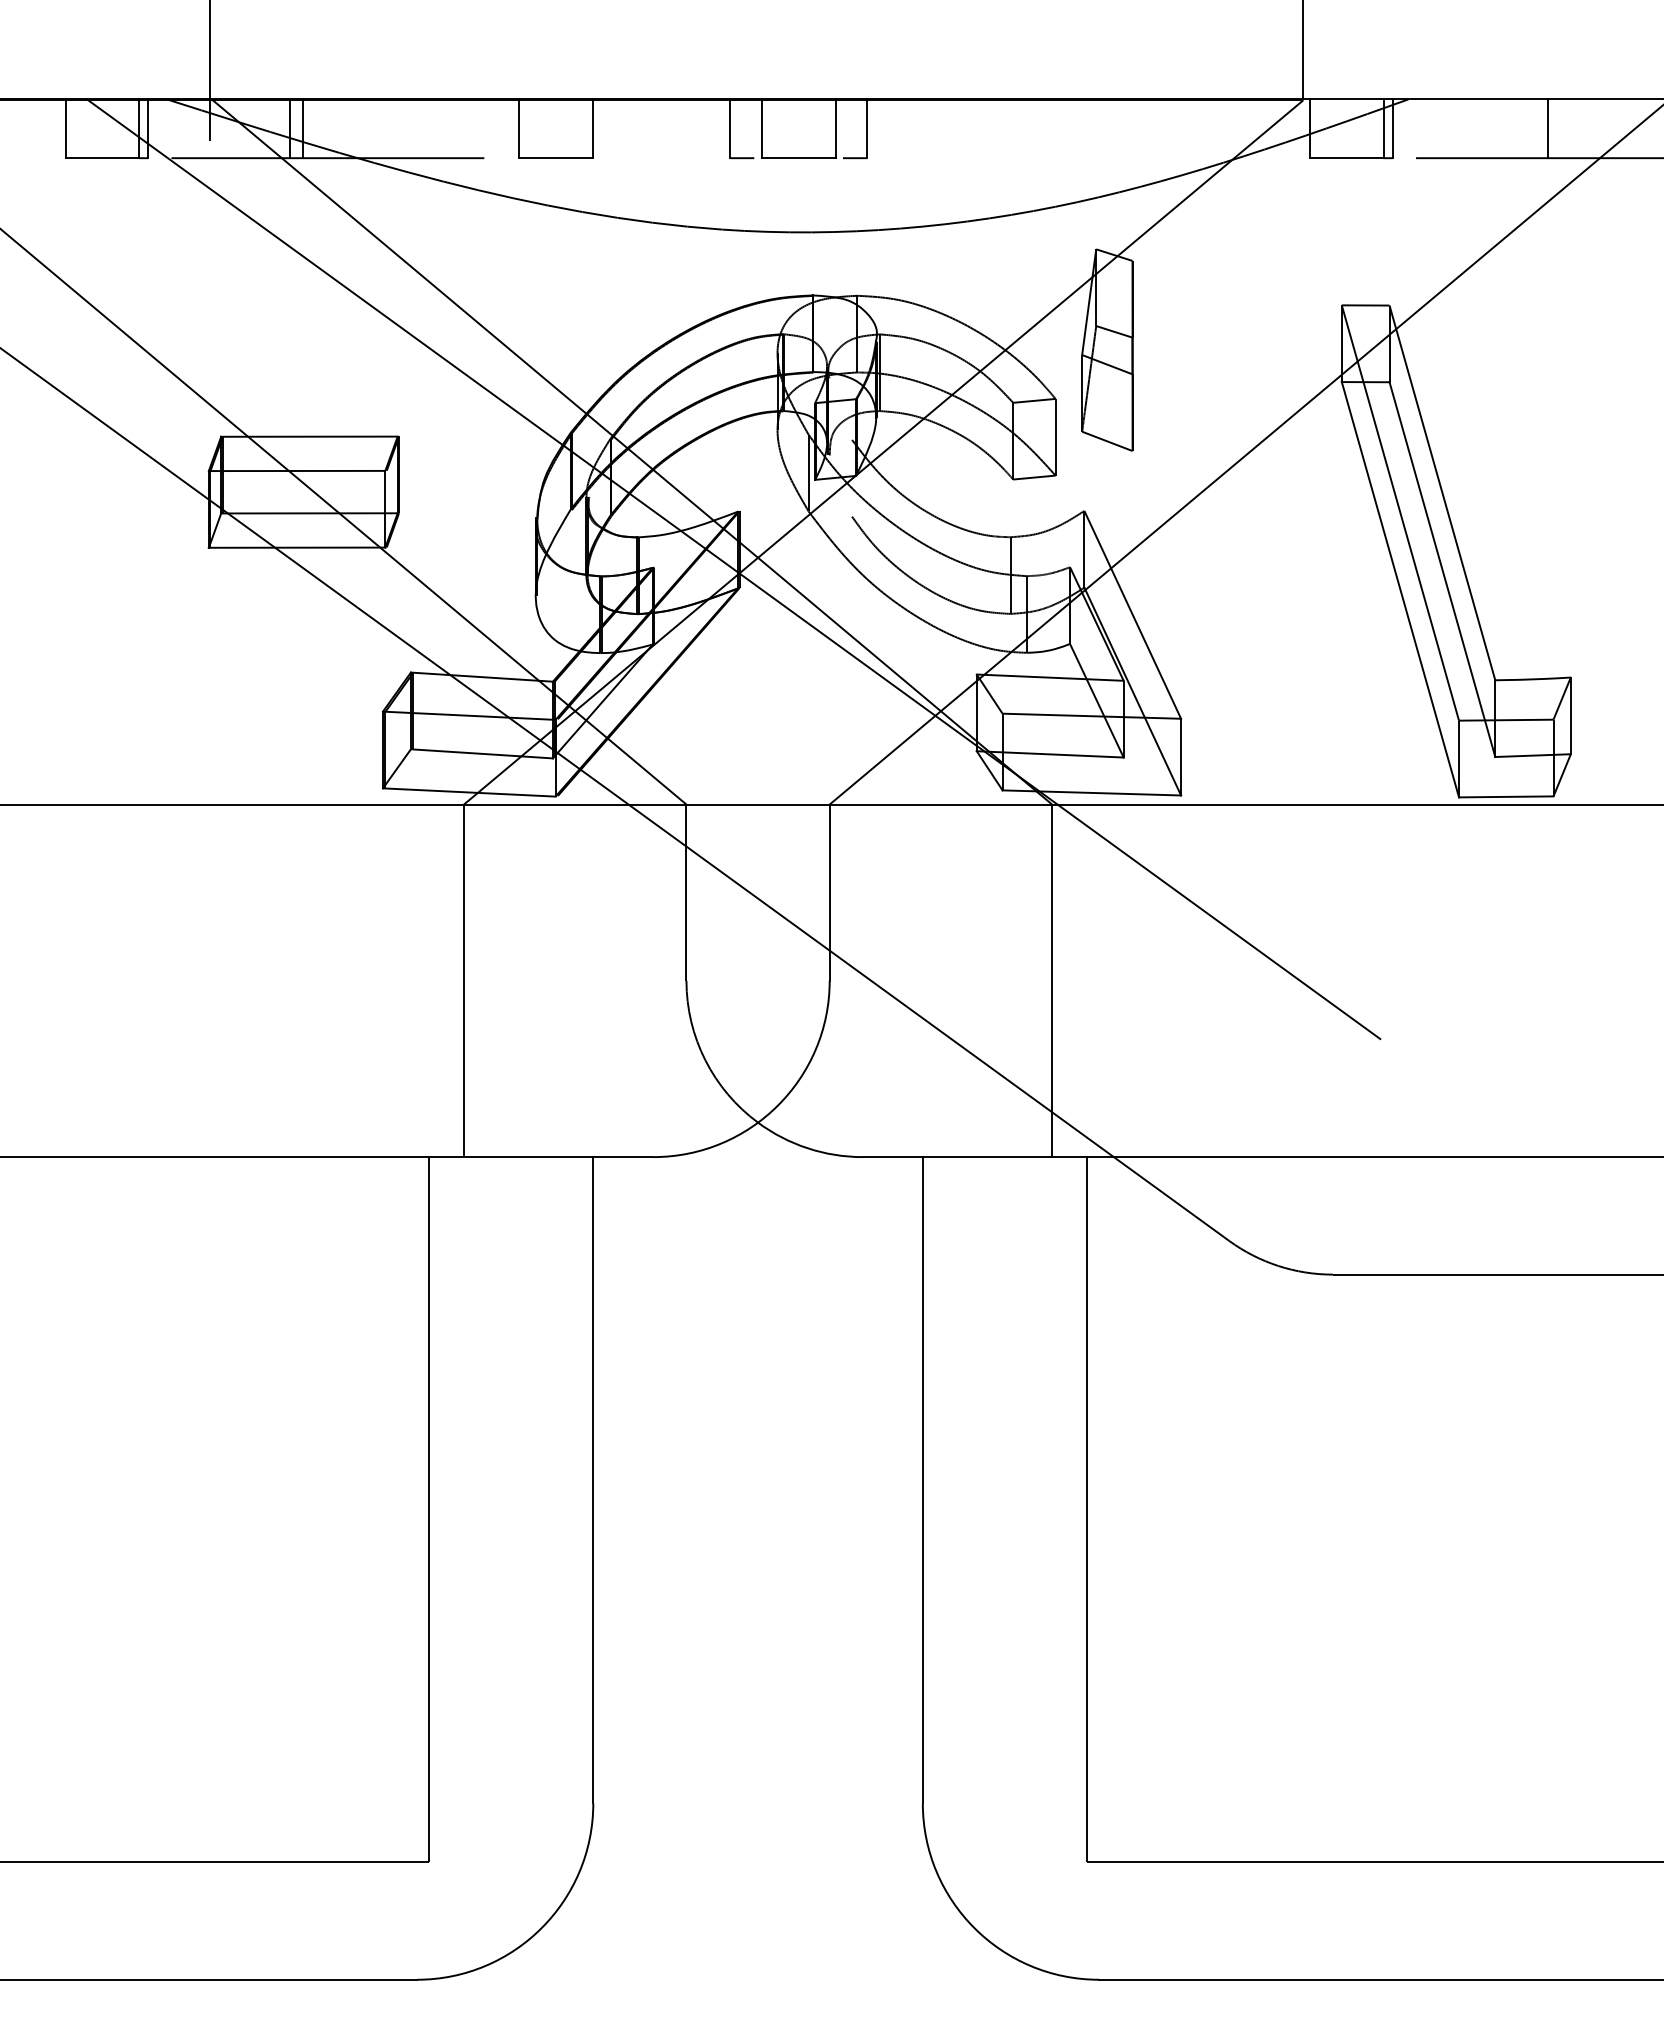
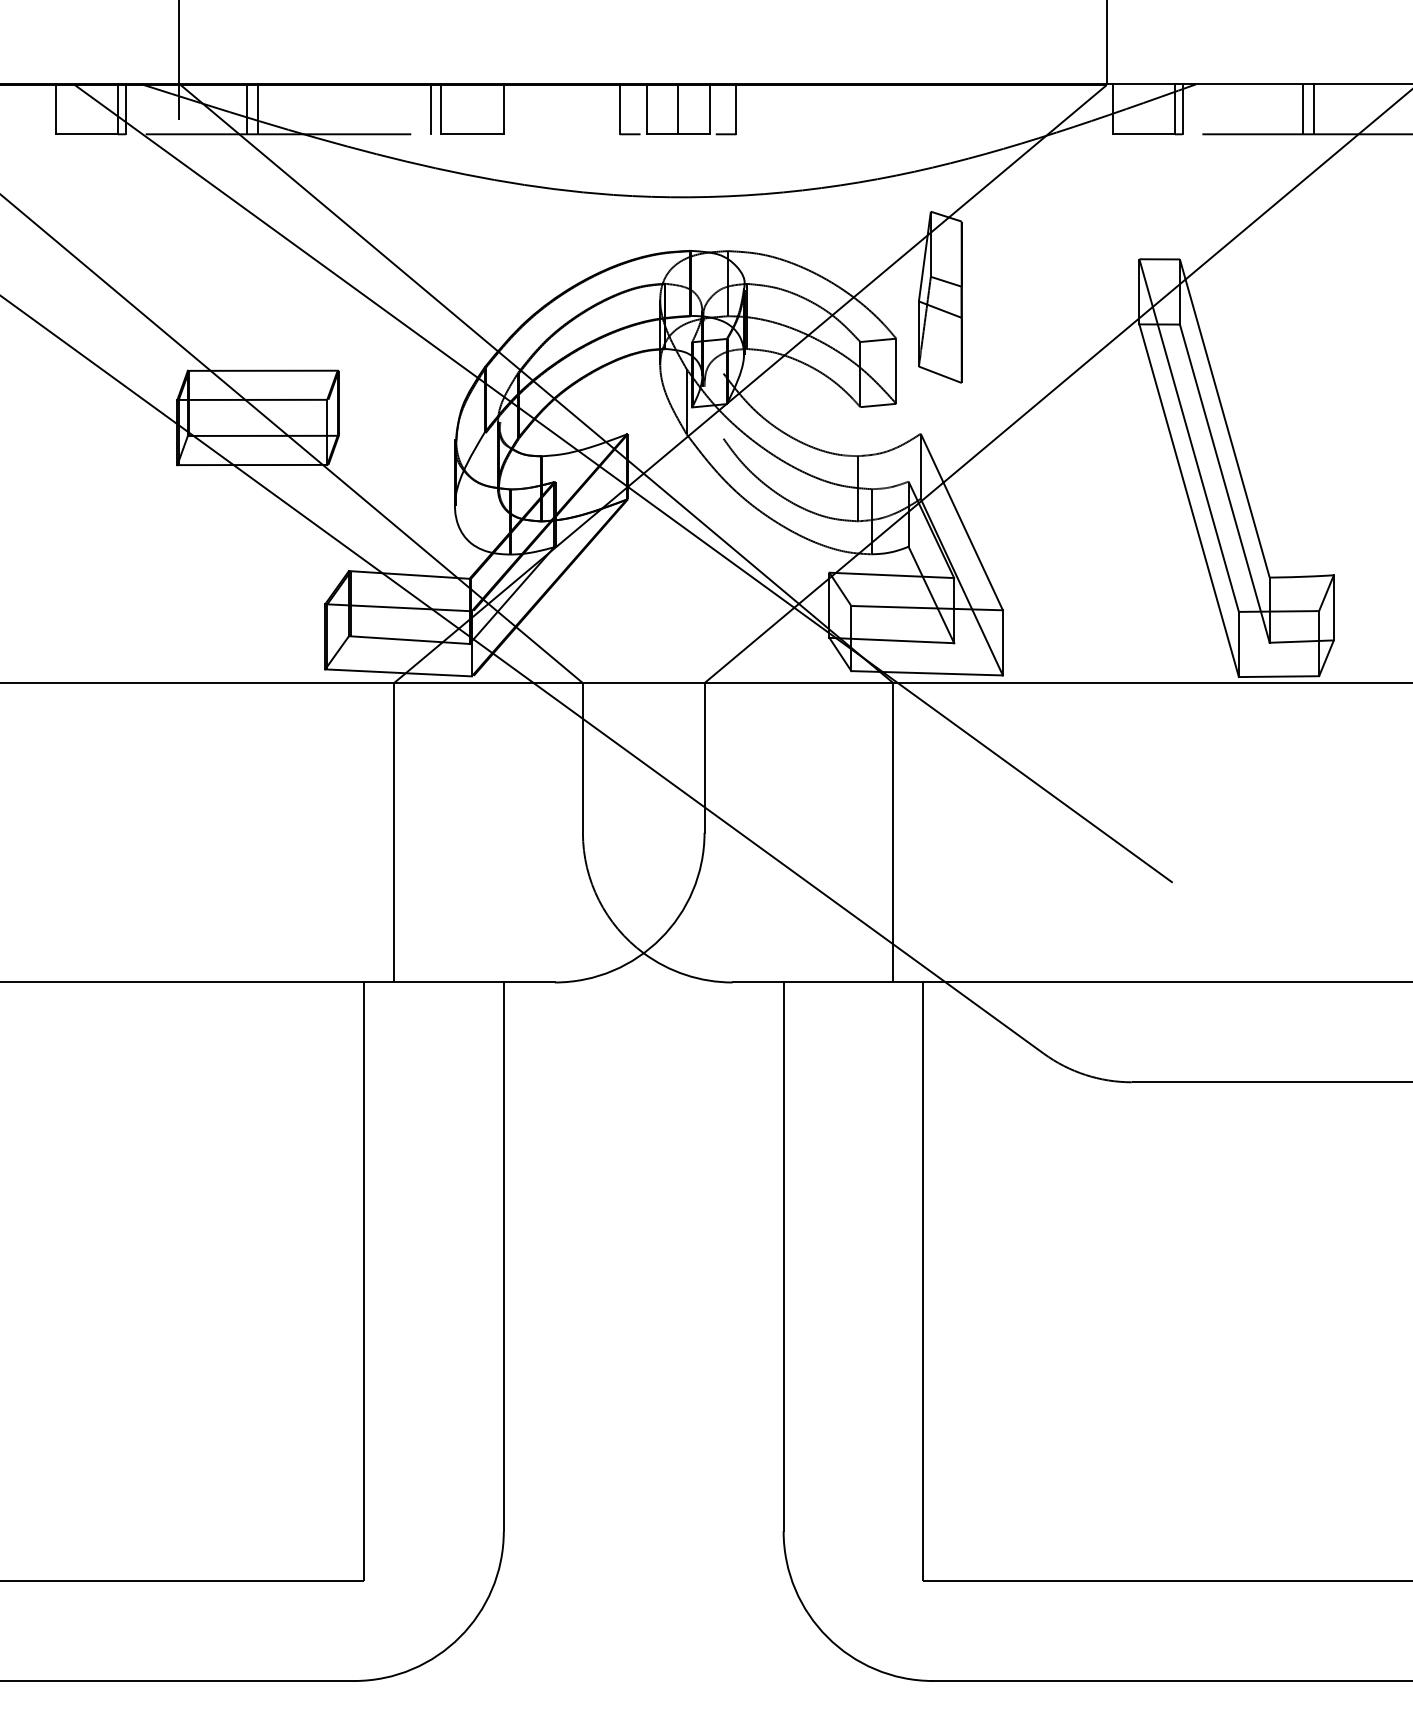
line: (507, 128) -> (430, 109), added
line: (798, 128) -> (678, 109), added
line: (1534, 128) -> (1302, 109), added

